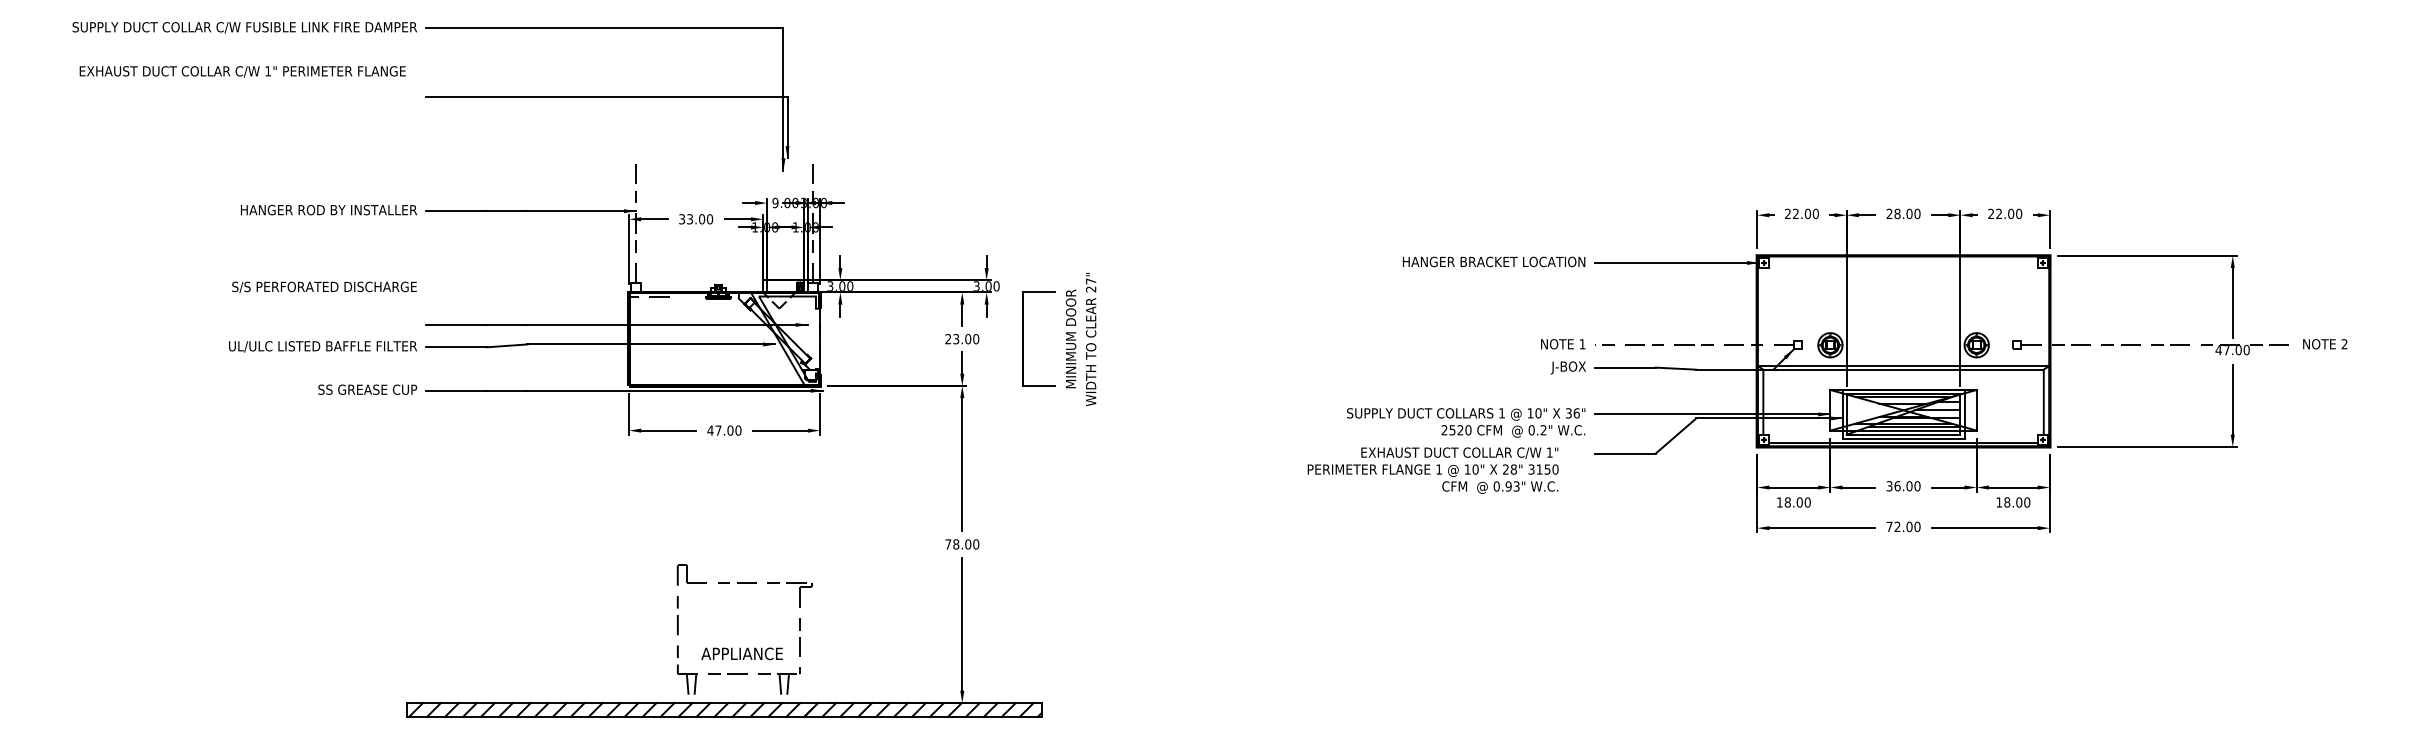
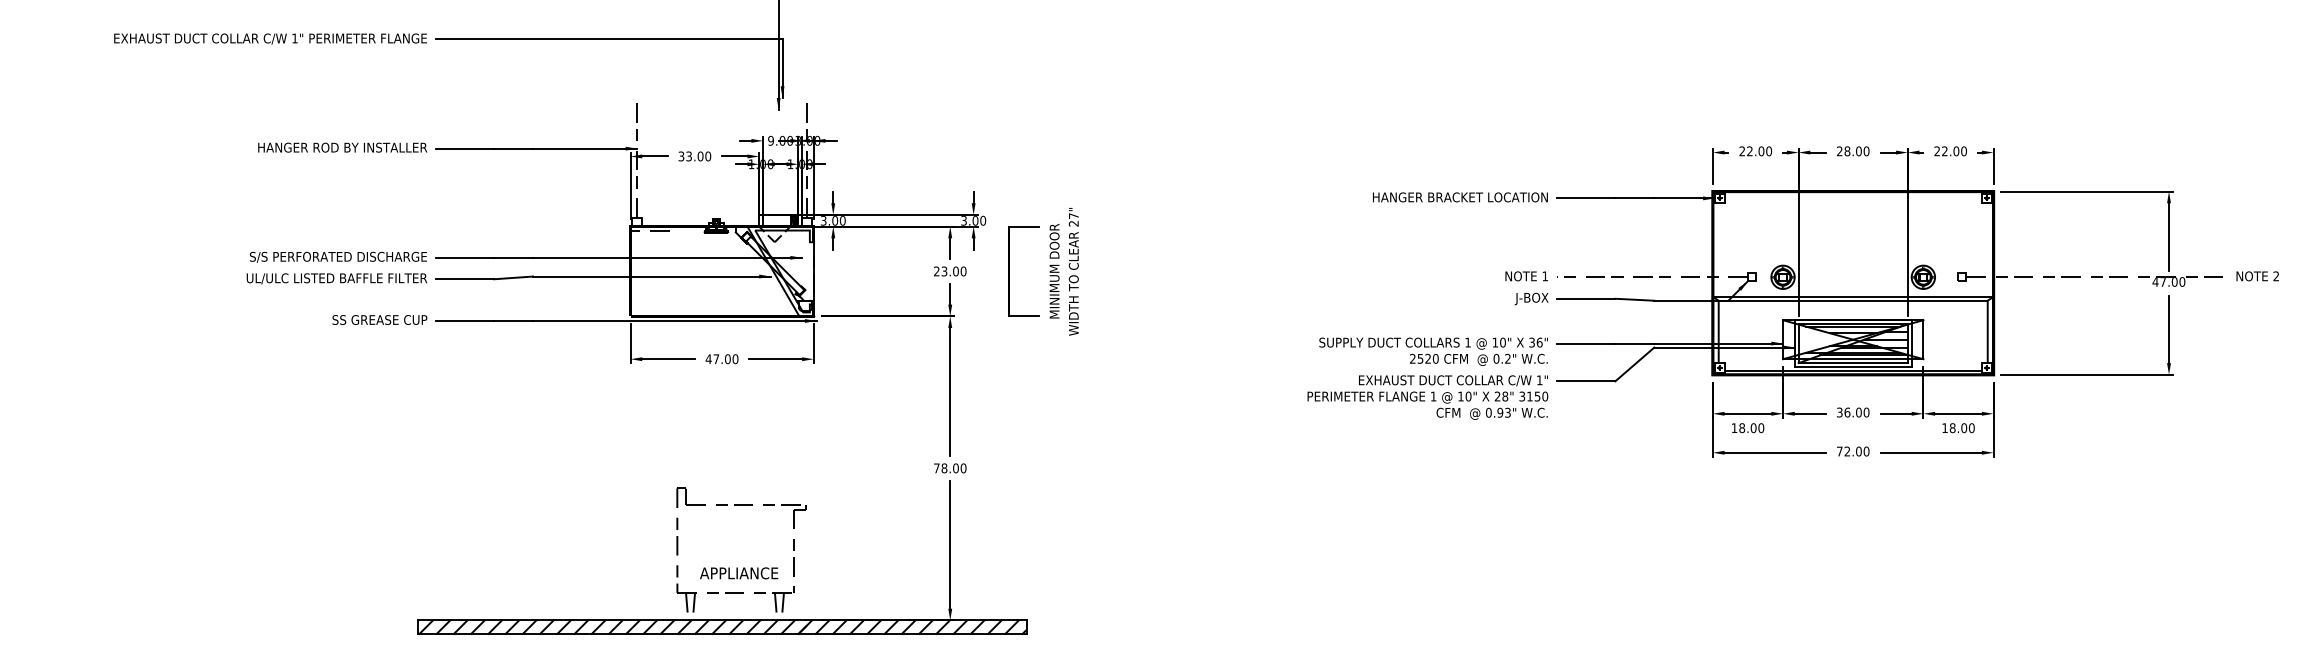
text: (242, 71) -> (270, 38), moved
text: (324, 287) -> (338, 257), moved
text: (1432, 470) -> (1427, 397), moved

